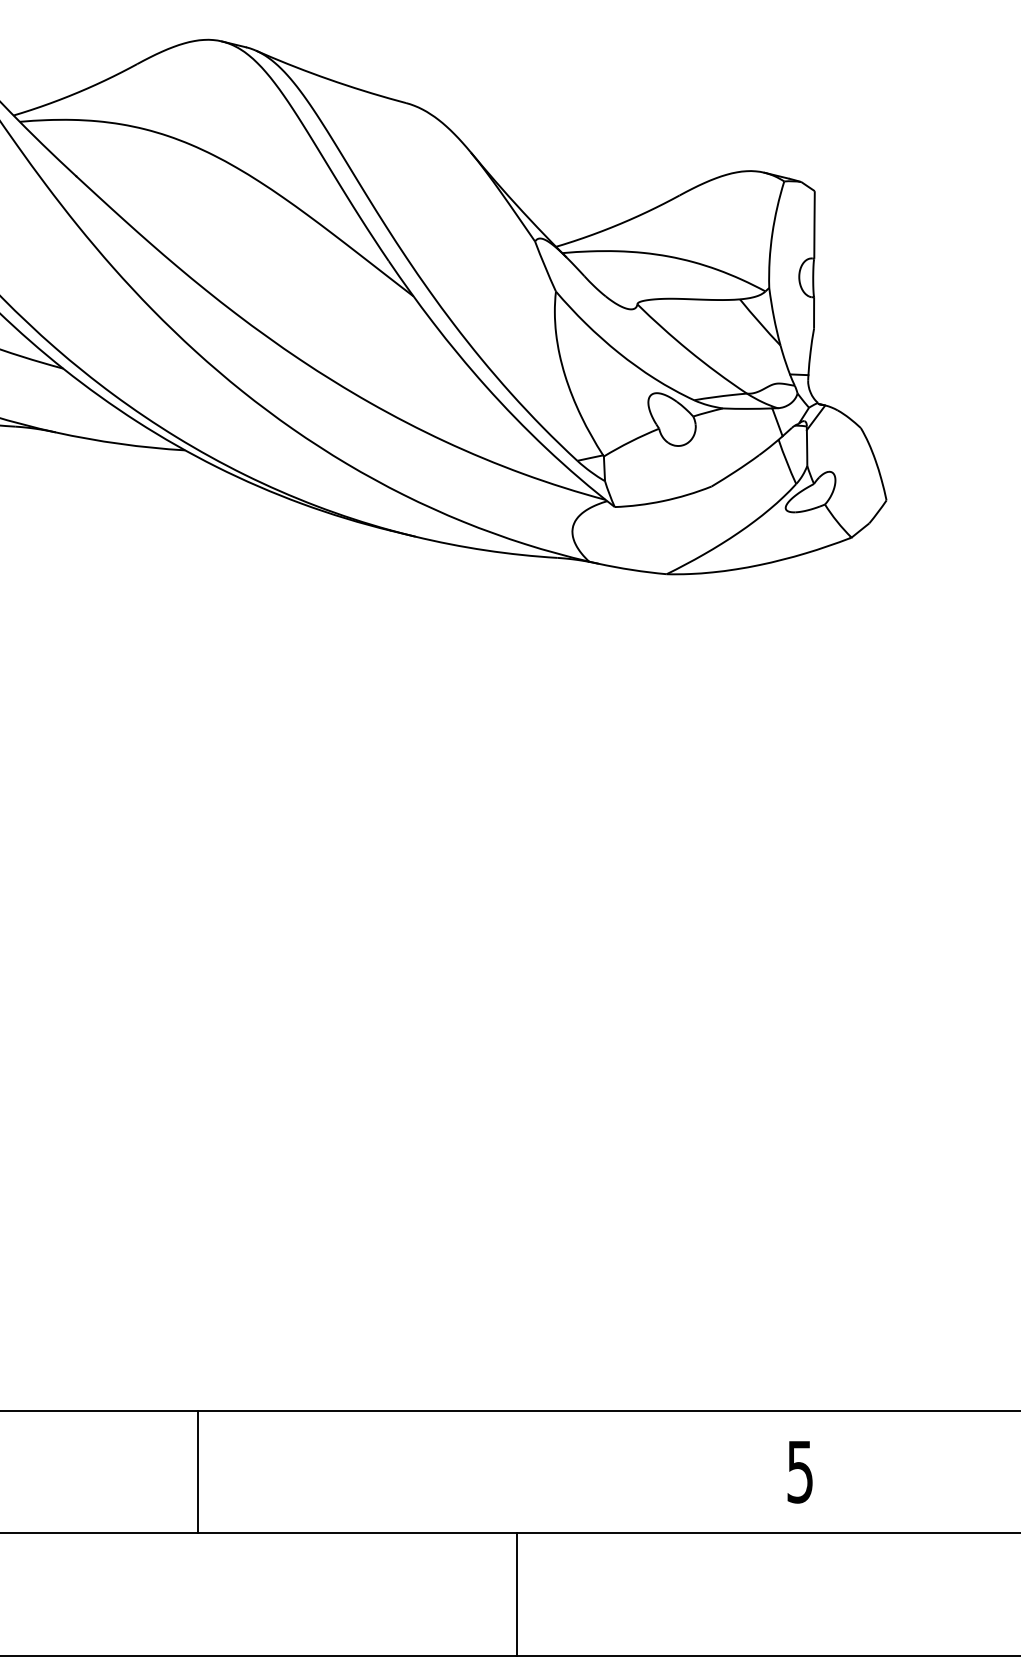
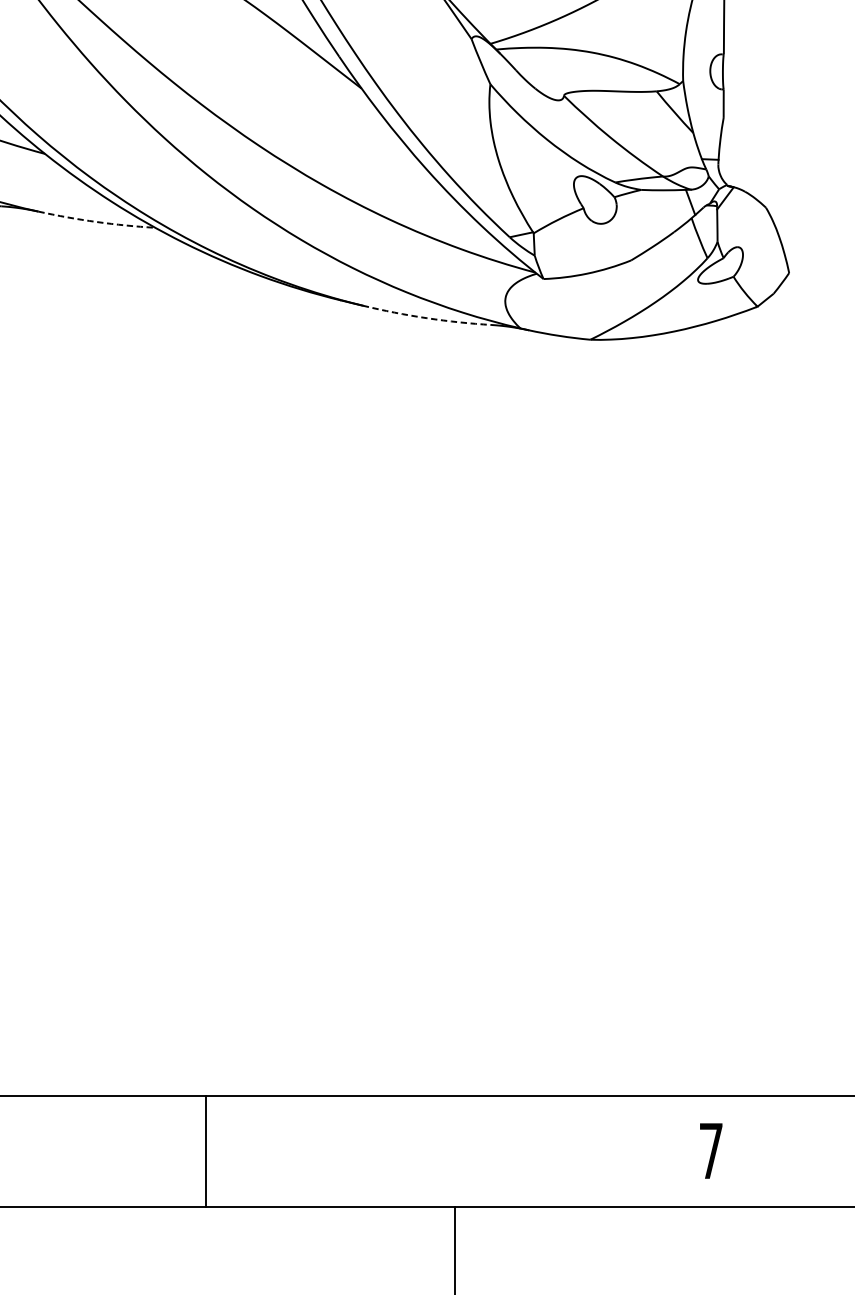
arc: (120, 443) -> (96, 221), solid -> dashed
arc: (485, 550) -> (426, 318), solid -> dashed
line: (197, 1471) -> (205, 1150), moved
text: (799, 1472) -> (710, 1151), 5 -> 7

